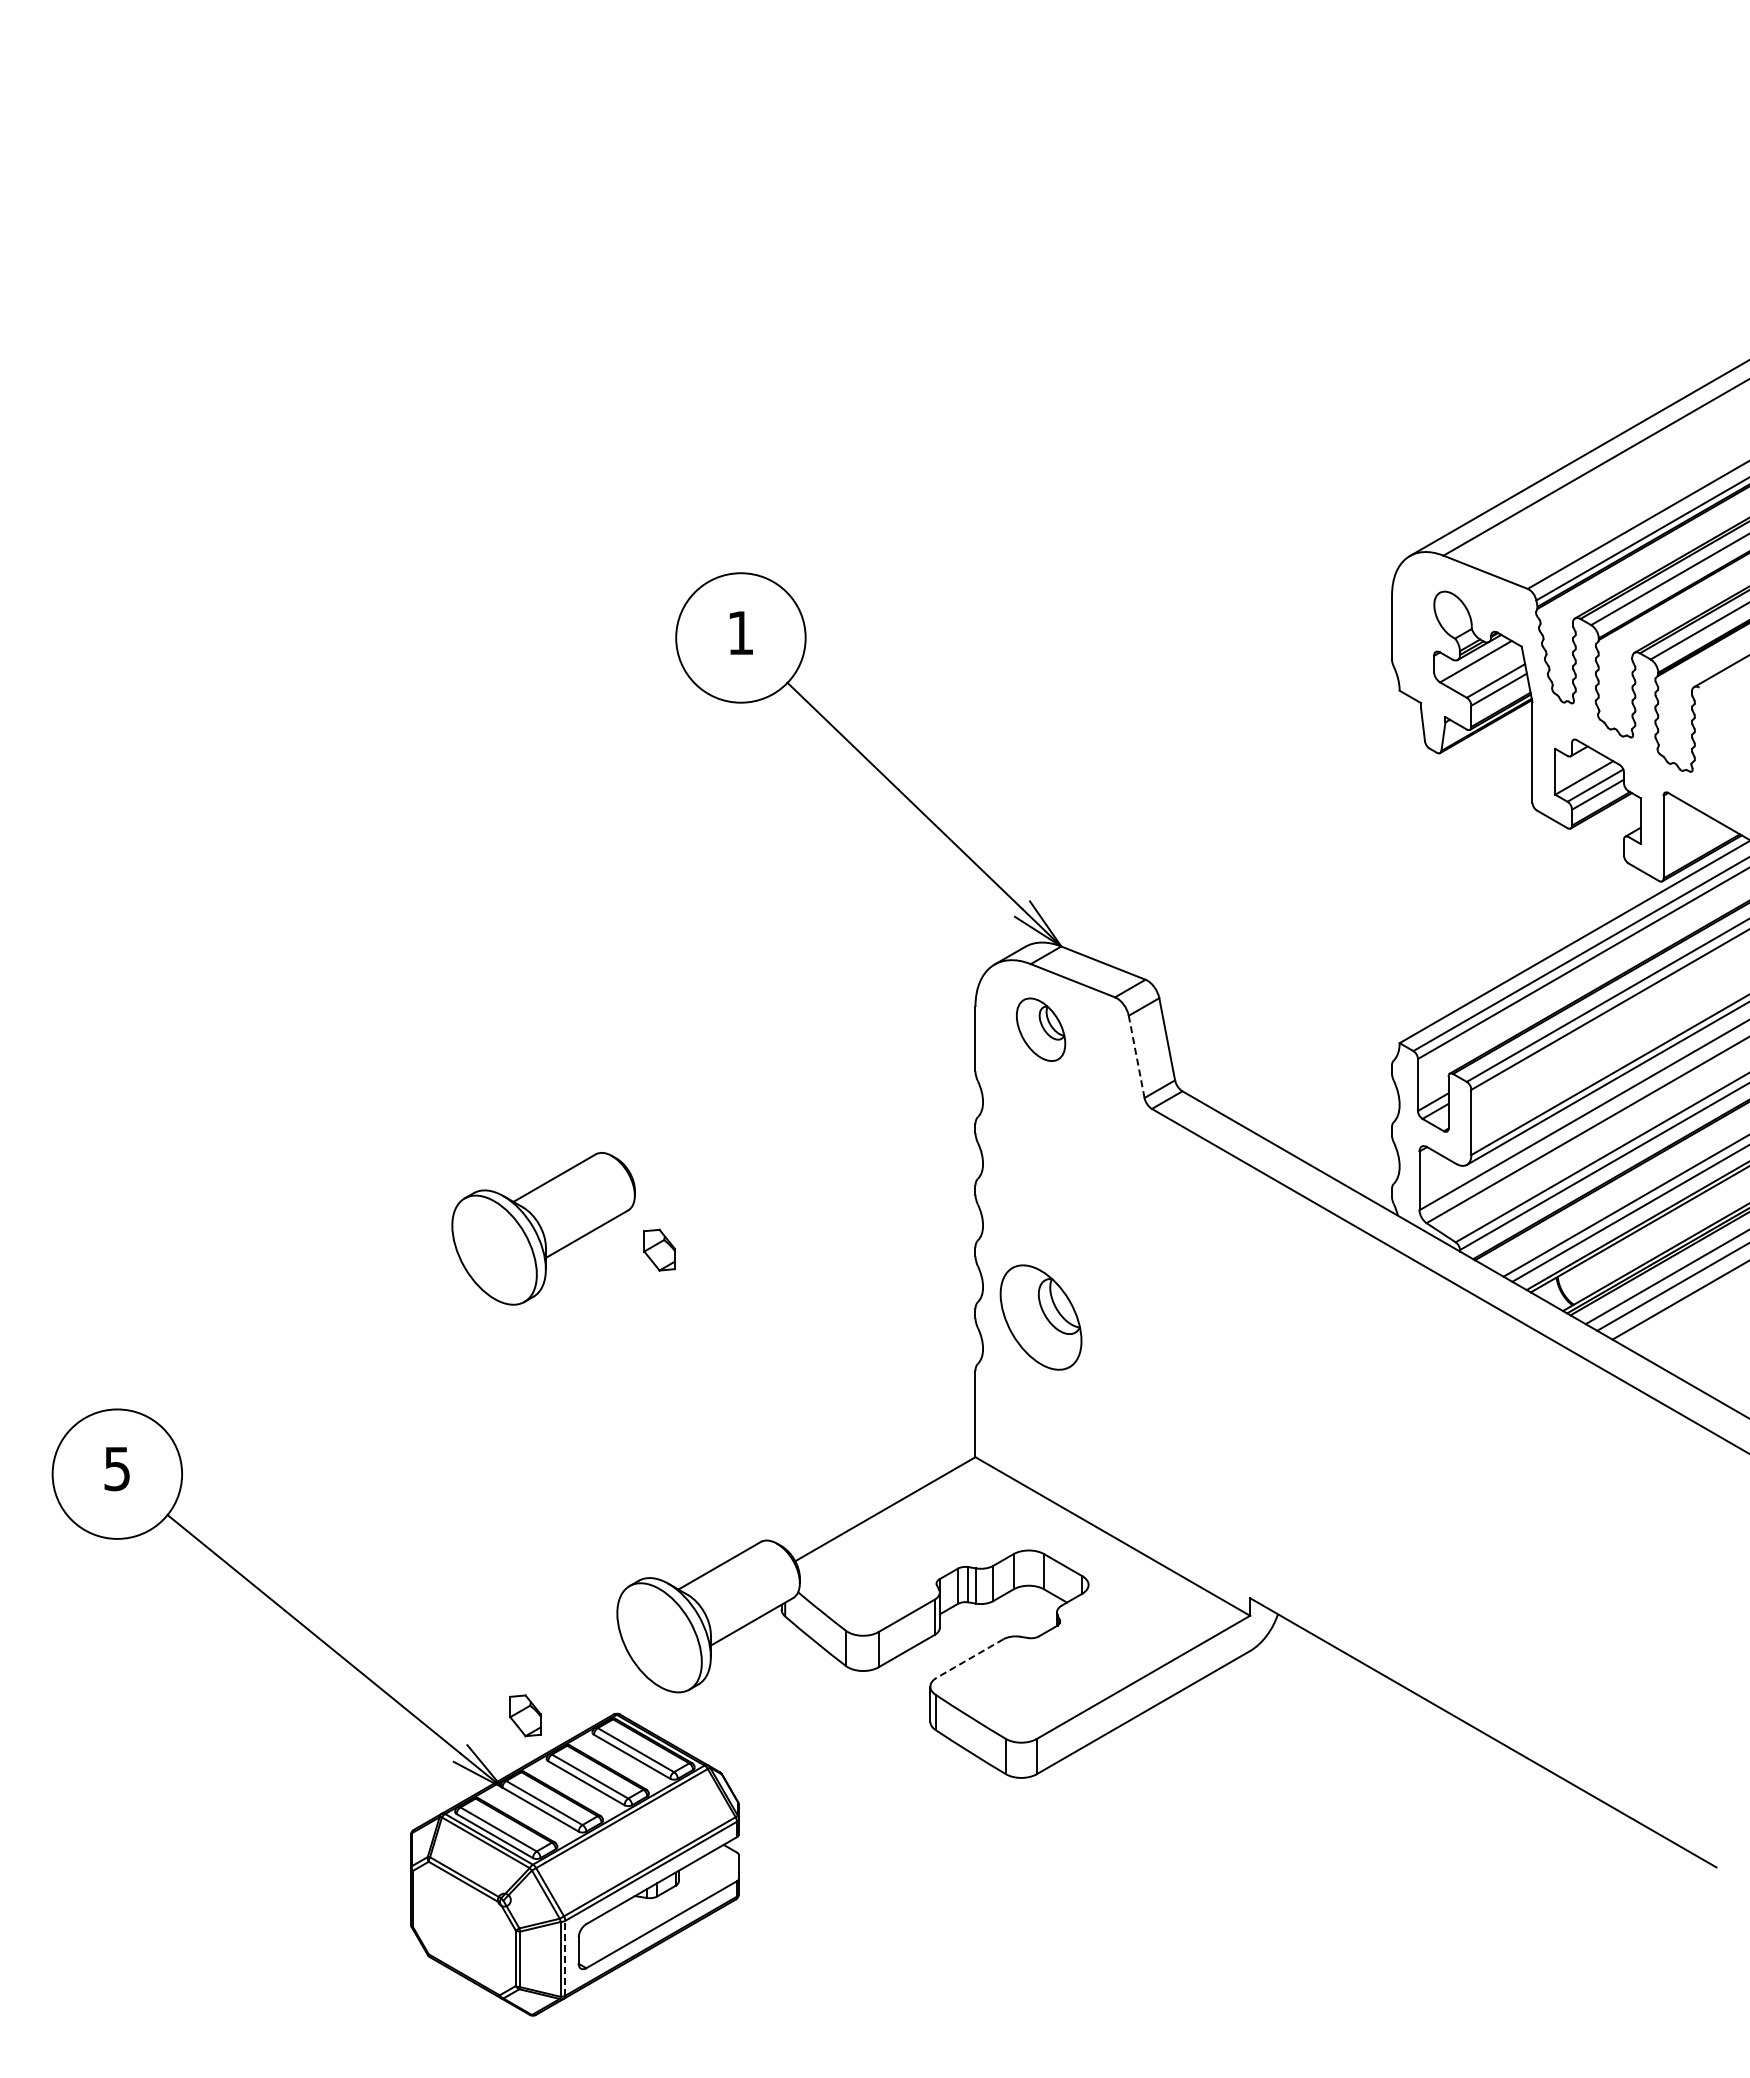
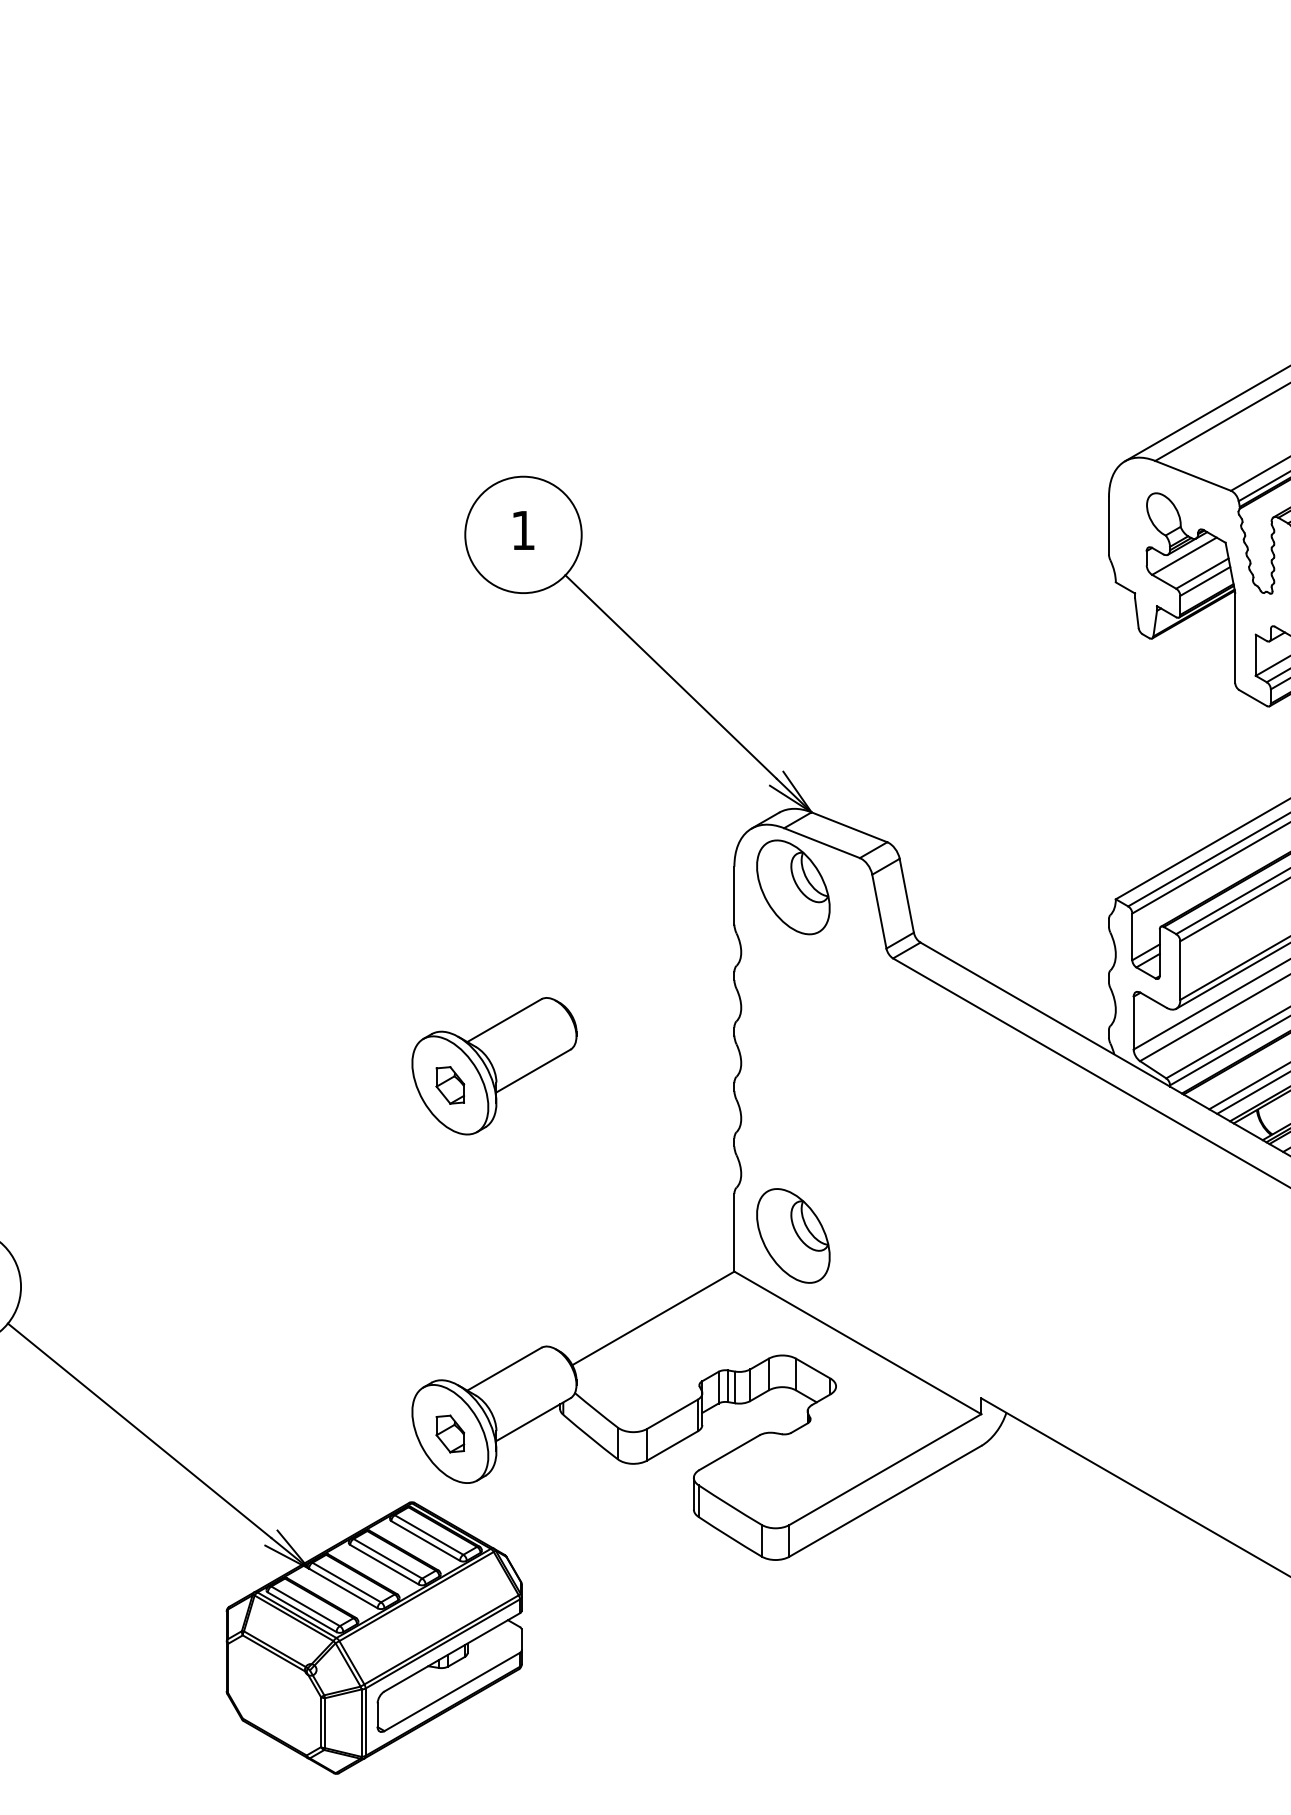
part: (1040, 1029) -> (792, 887), size x1.67
line: (1136, 1056) -> (879, 911), dashed -> solid
part: (543, 1228) -> (494, 1065), moved
part: (1040, 1317) -> (792, 1235), moved
line: (970, 1658) -> (729, 1452), dashed -> solid
part: (525, 1715) -> (450, 1433), moved
line: (565, 1957) -> (365, 1721), dashed -> solid

